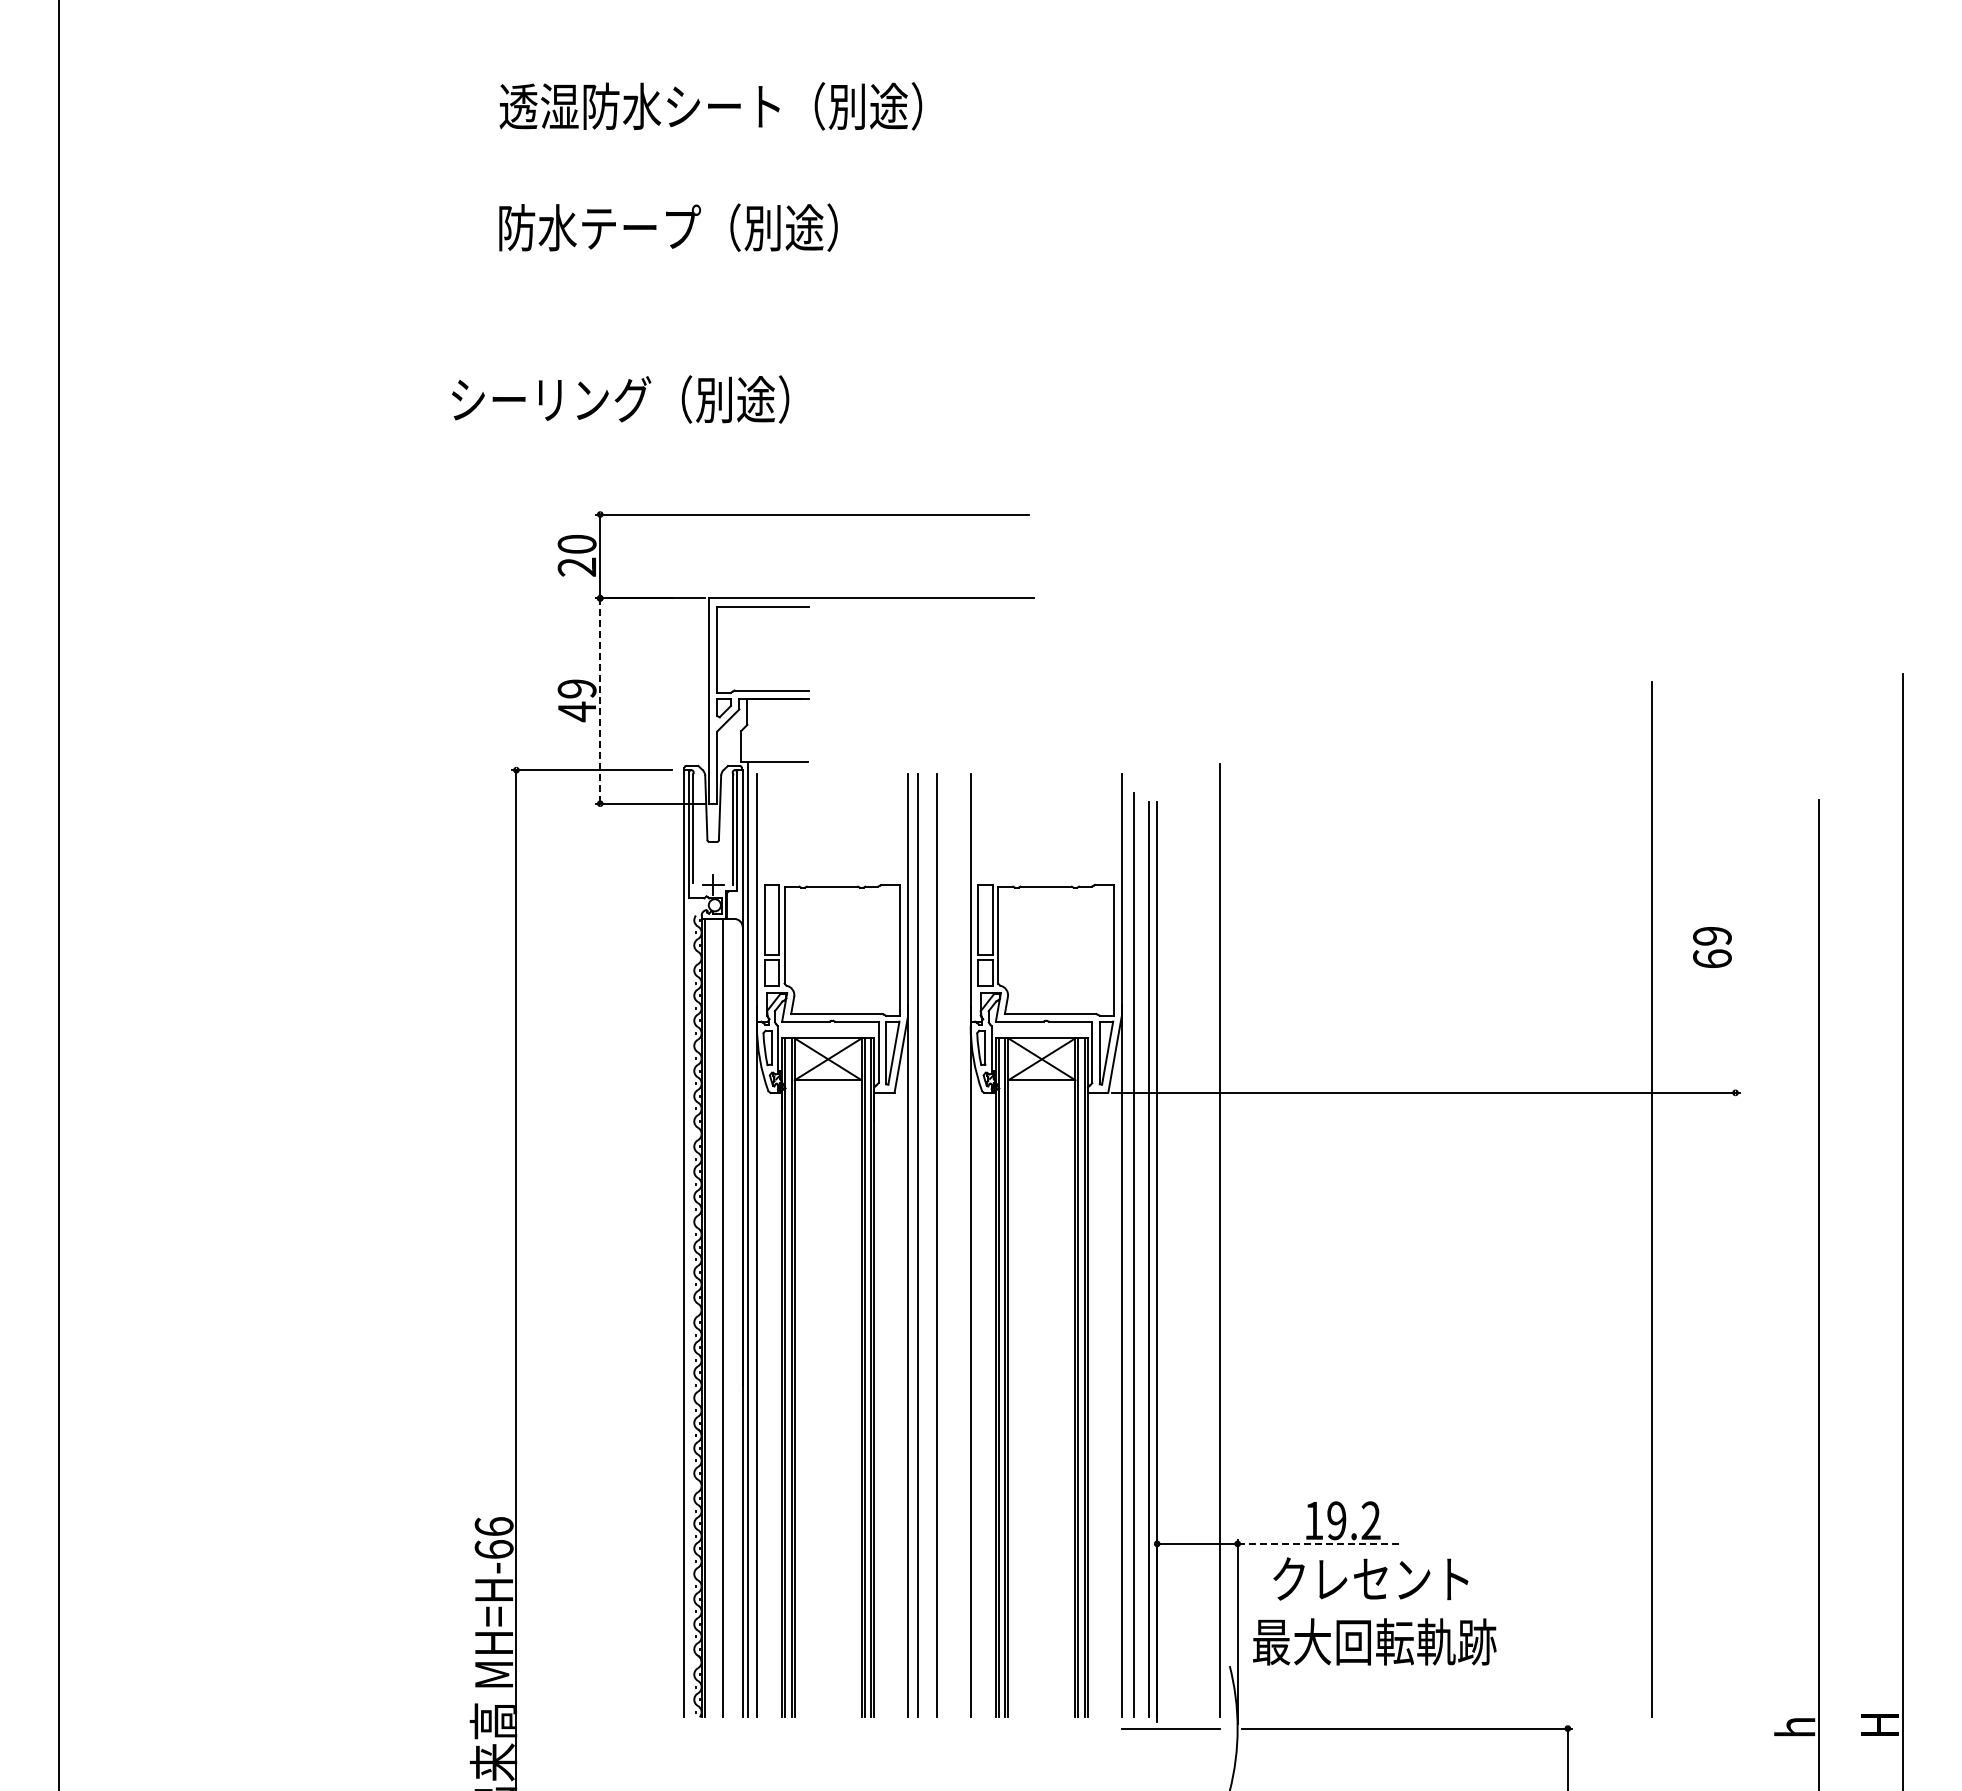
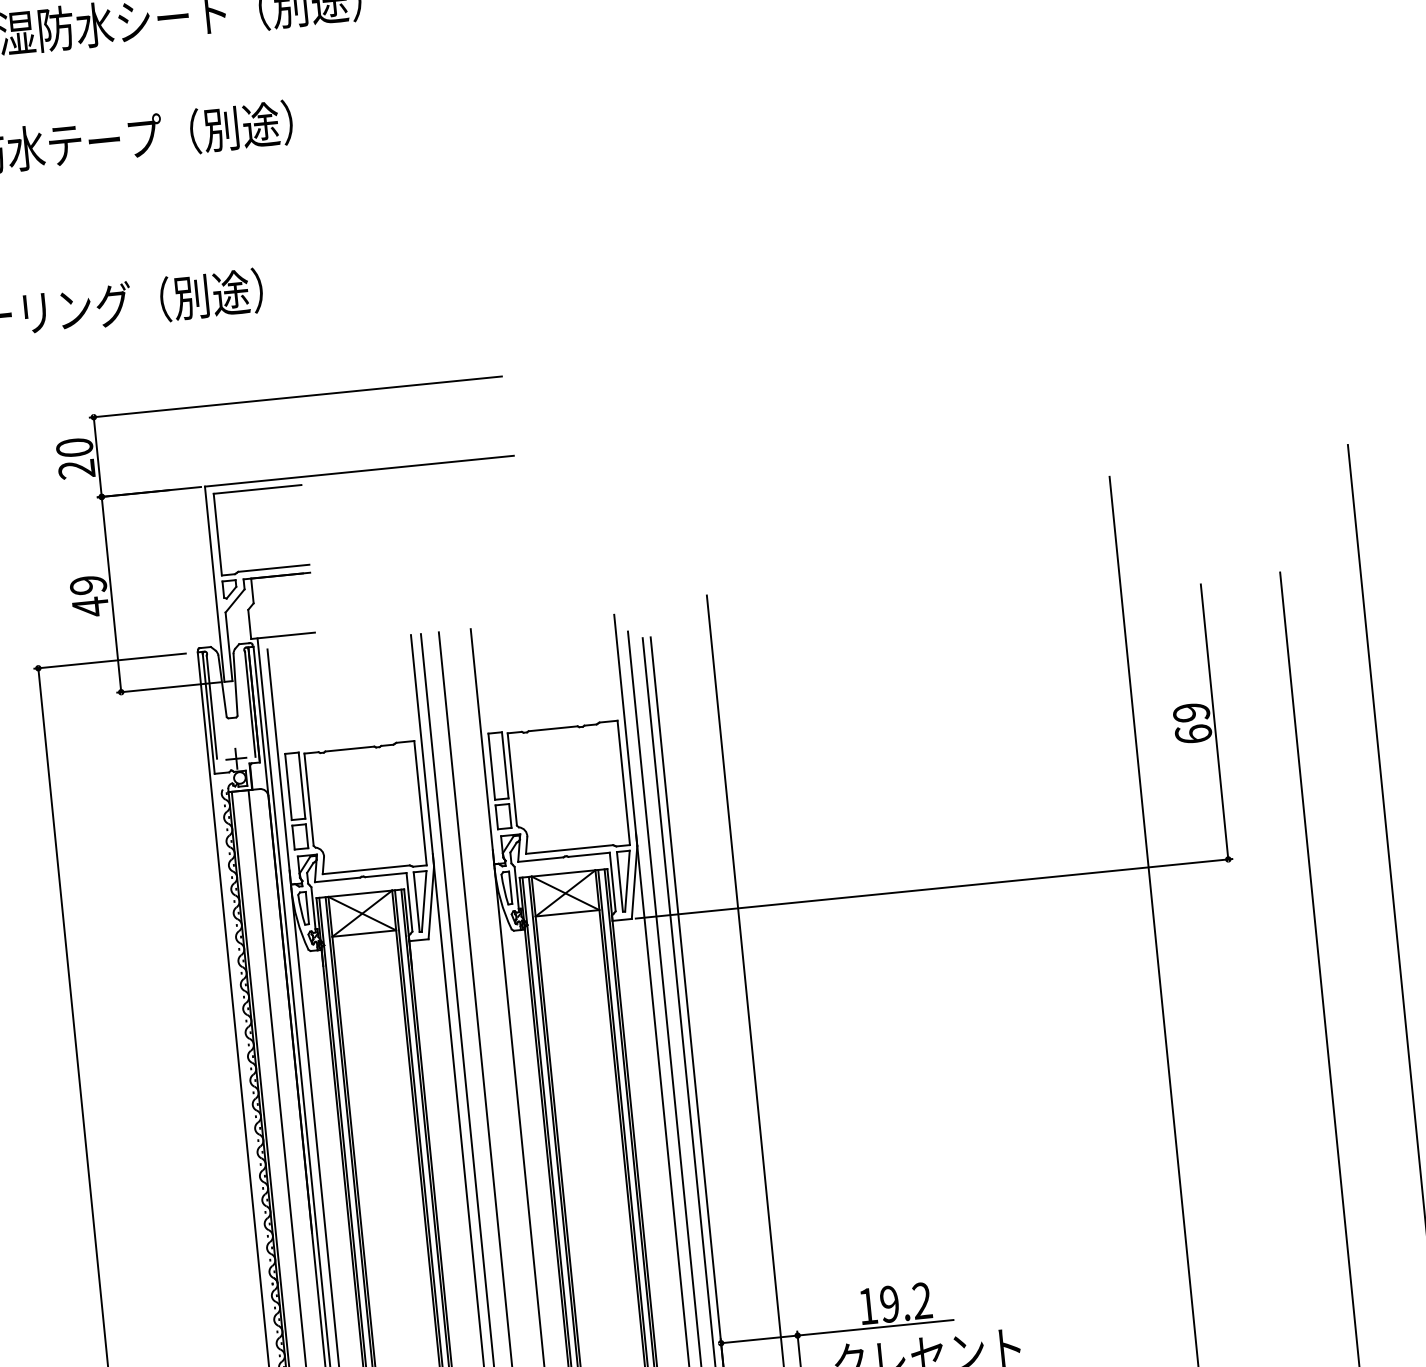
line: (600, 701) -> (111, 594), dashed -> solid
line: (1735, 947) -> (1214, 721), added
line: (1319, 1543) -> (875, 1327), dashed -> solid

